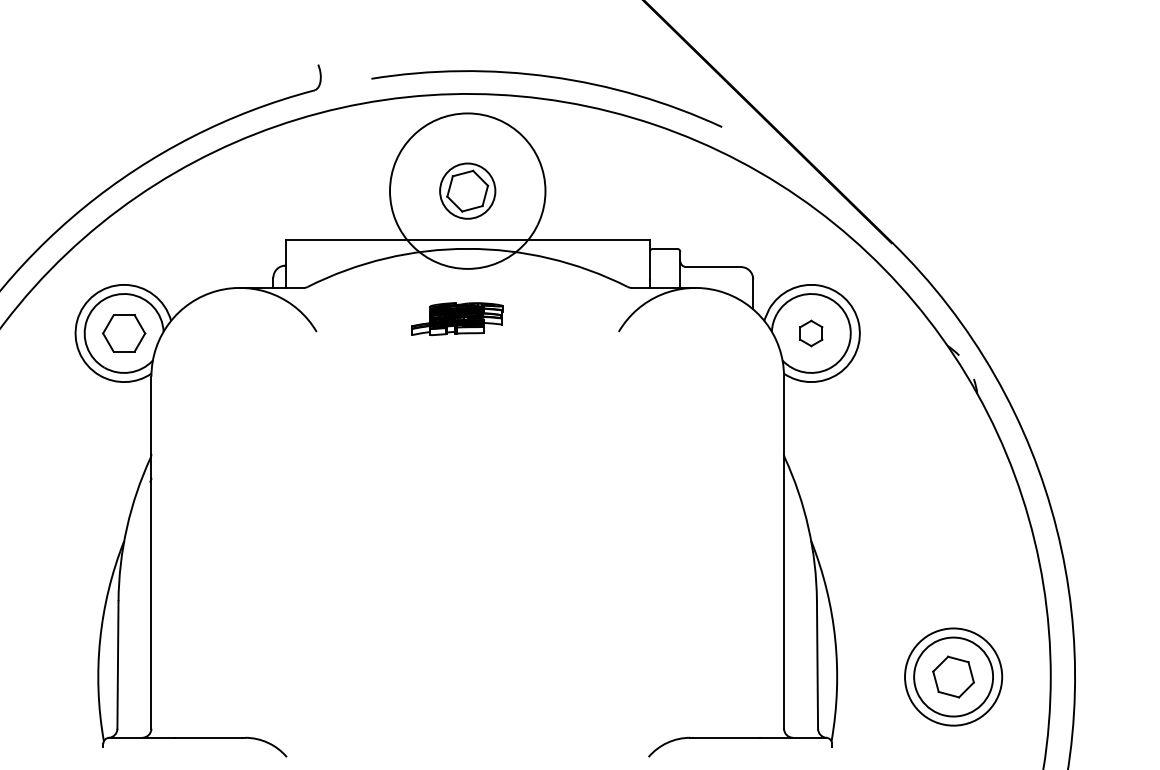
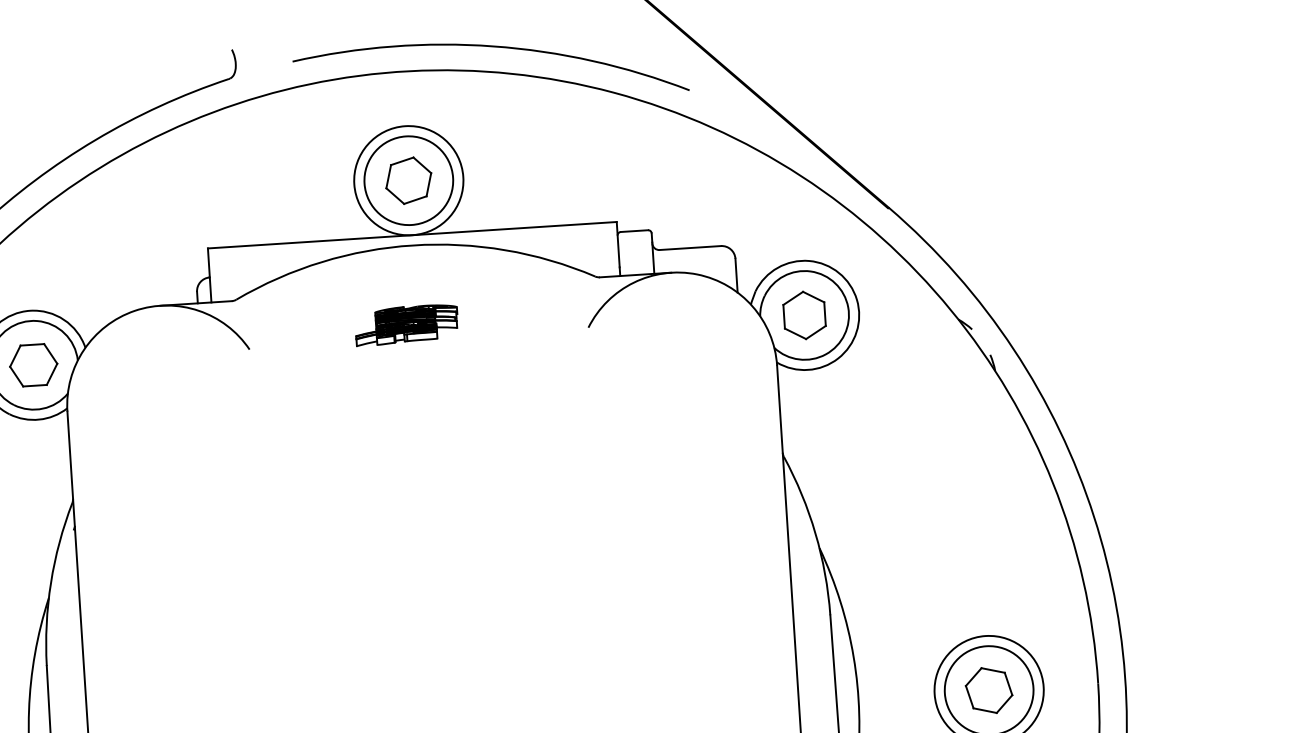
circle: (467, 190) -> (408, 179), size x0.62
circle: (467, 190) -> (408, 179), size x1.43
part: (811, 333) -> (804, 315), size x1.67

